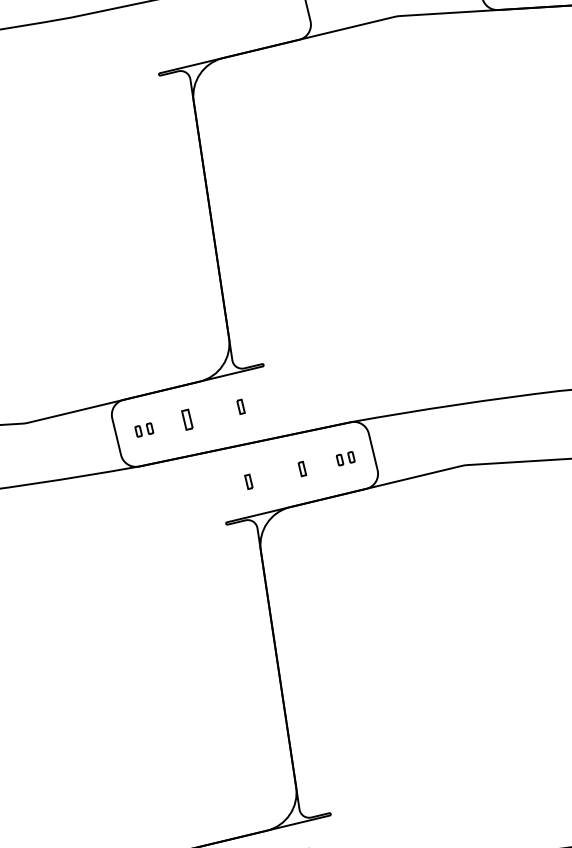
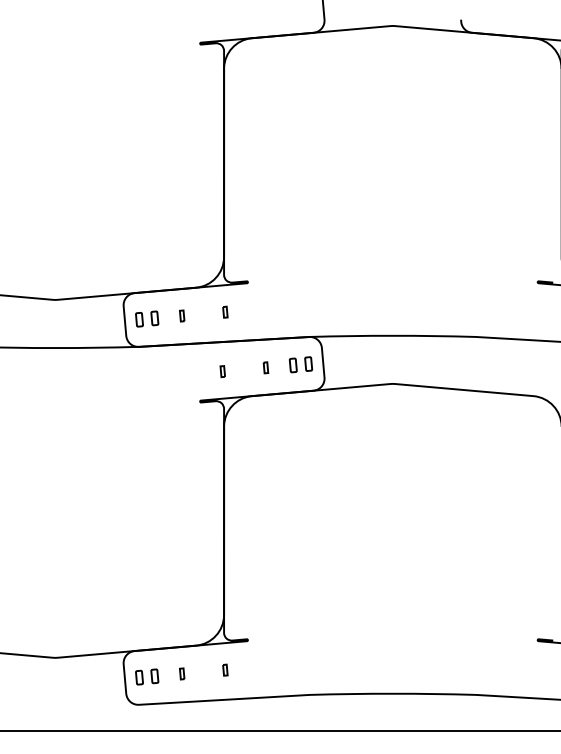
part: (187, 419) -> (182, 315), size x0.71
part: (144, 429) -> (147, 318), size x1.67
part: (345, 458) -> (300, 364), size x1.67

